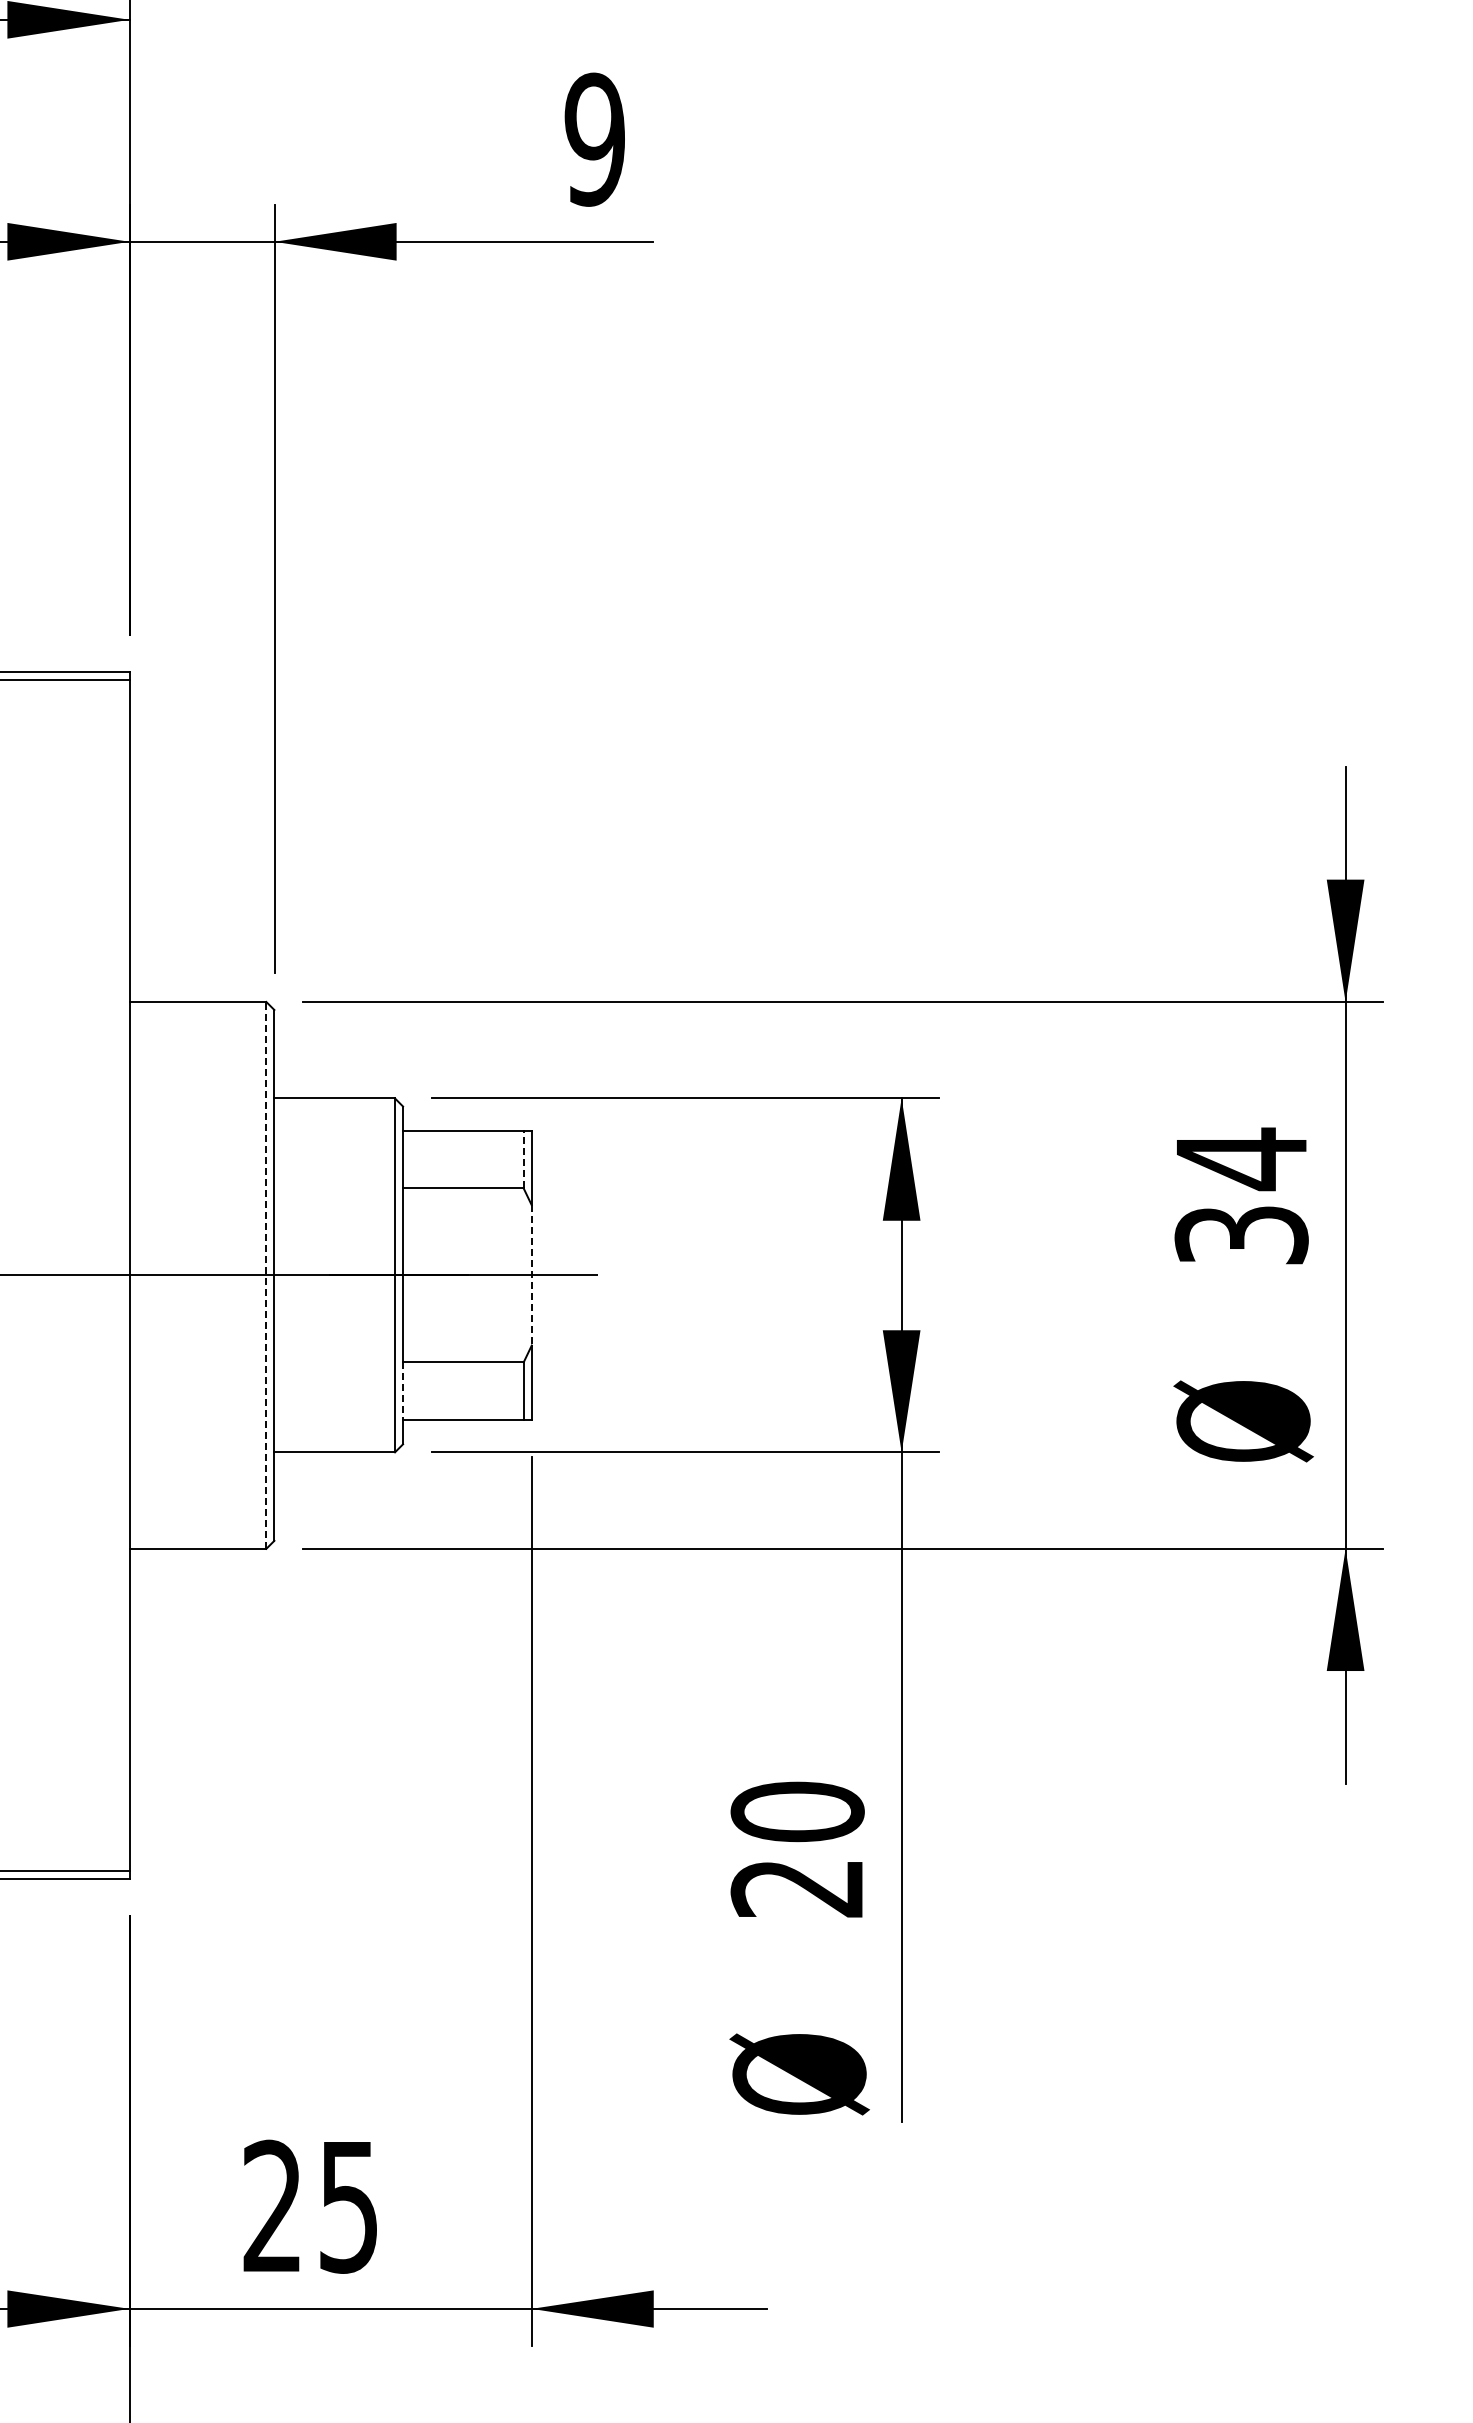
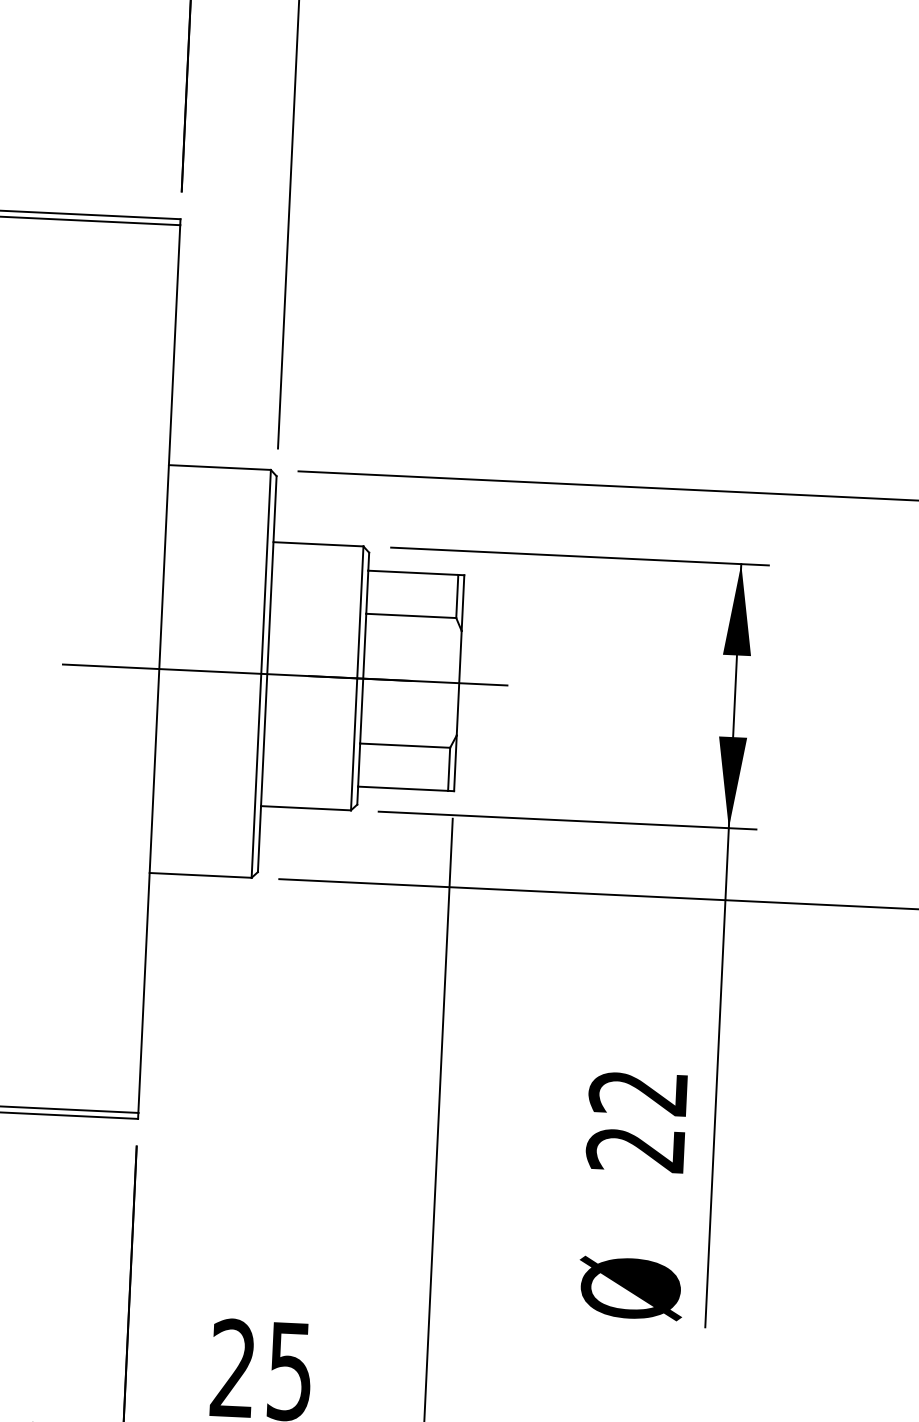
line: (523, 1159) -> (457, 596), dashed -> solid
line: (266, 1274) -> (261, 673), dashed -> solid
line: (531, 1275) -> (459, 683), dashed -> solid
line: (403, 1391) -> (359, 765), dashed -> solid
text: (797, 1811) -> (638, 1092), 20 -> 22

